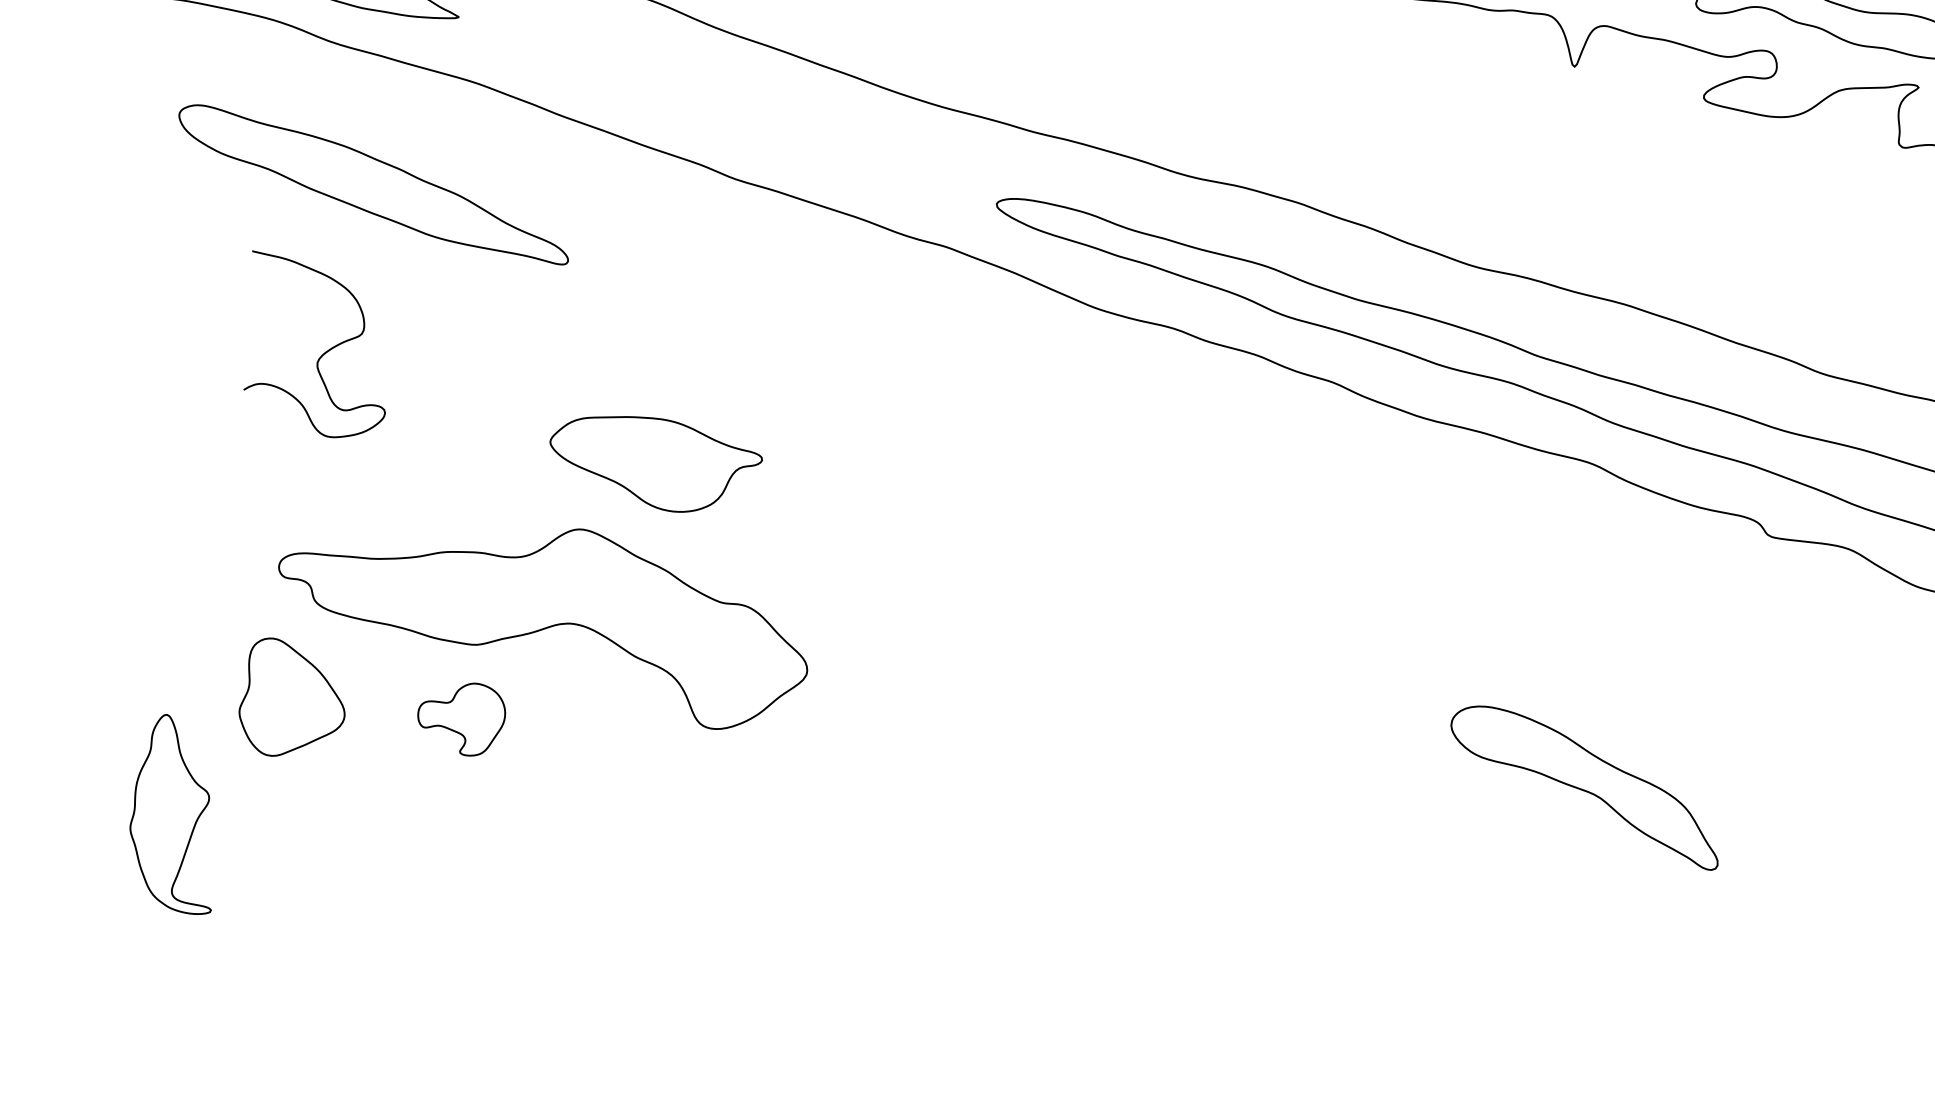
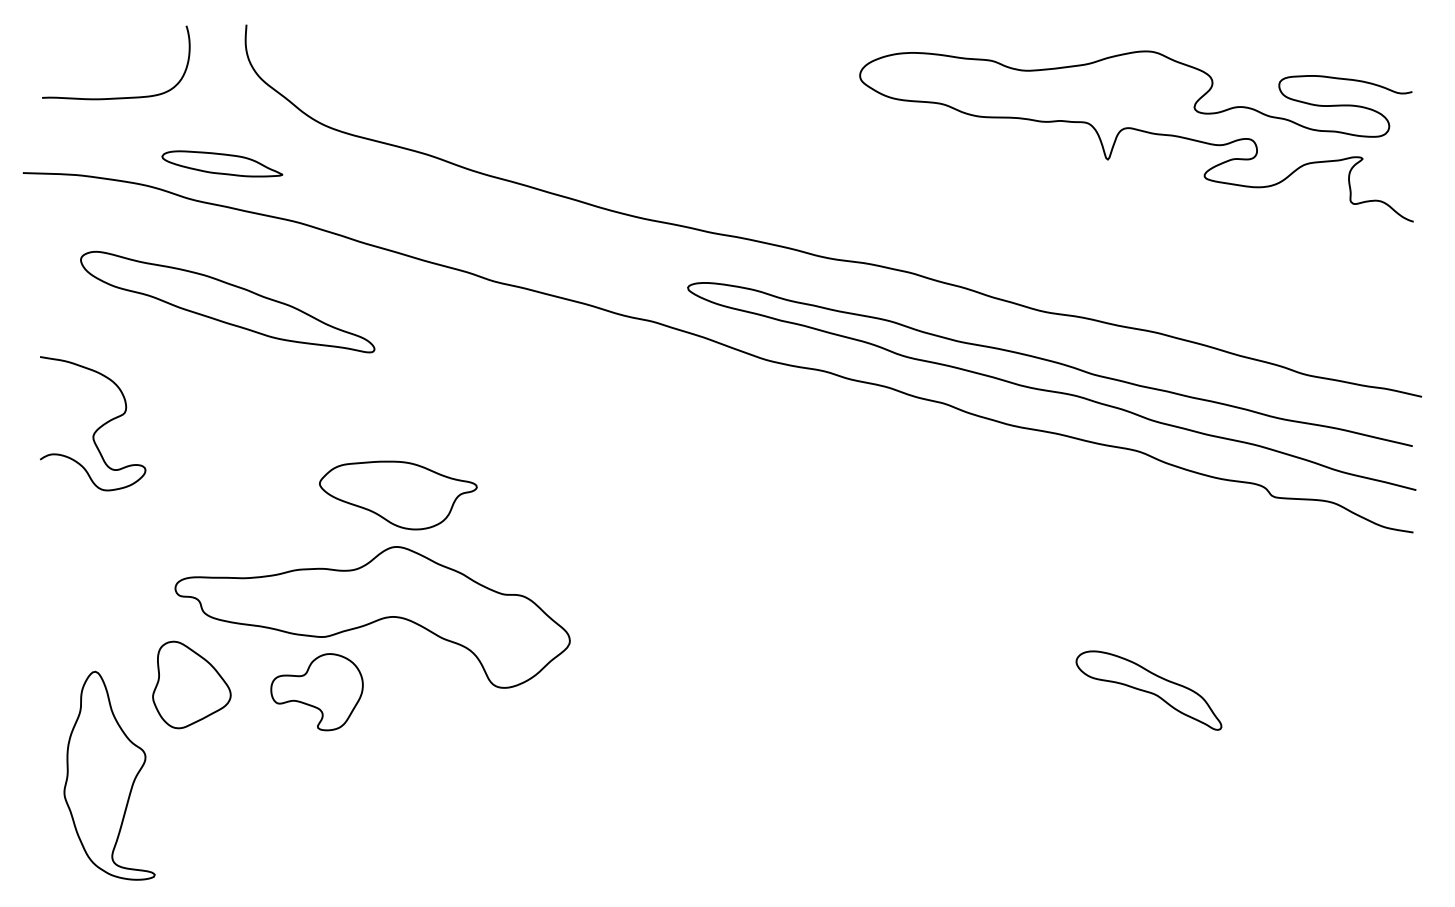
curve: (325, 351) -> (98, 427), moved
part: (655, 464) -> (398, 495), moved
part: (460, 719) -> (316, 692), size x1.43
part: (1584, 787) -> (1148, 690), size x0.71
part: (174, 813) -> (109, 775), size x1.43

